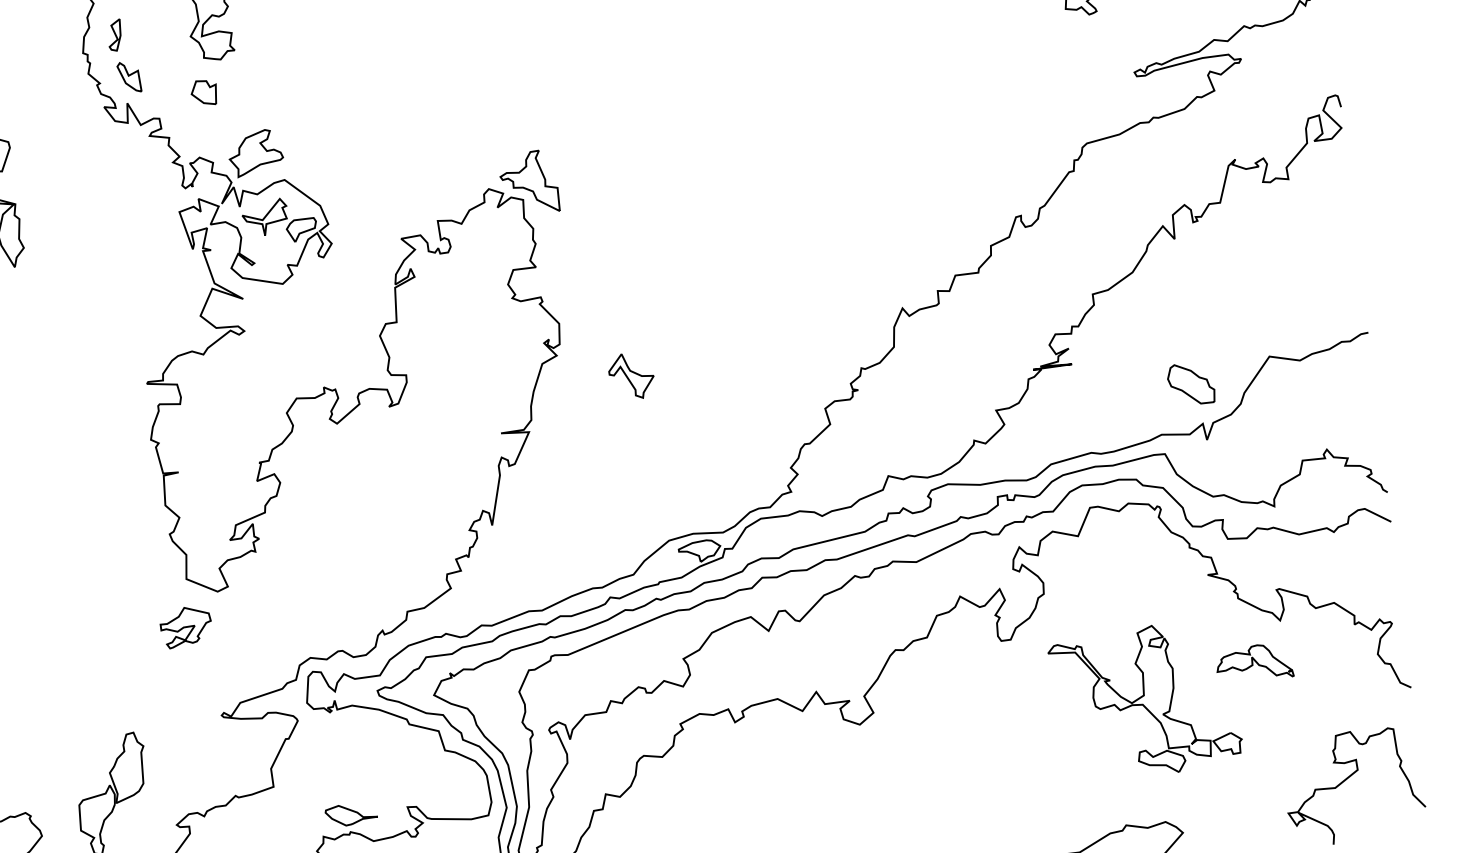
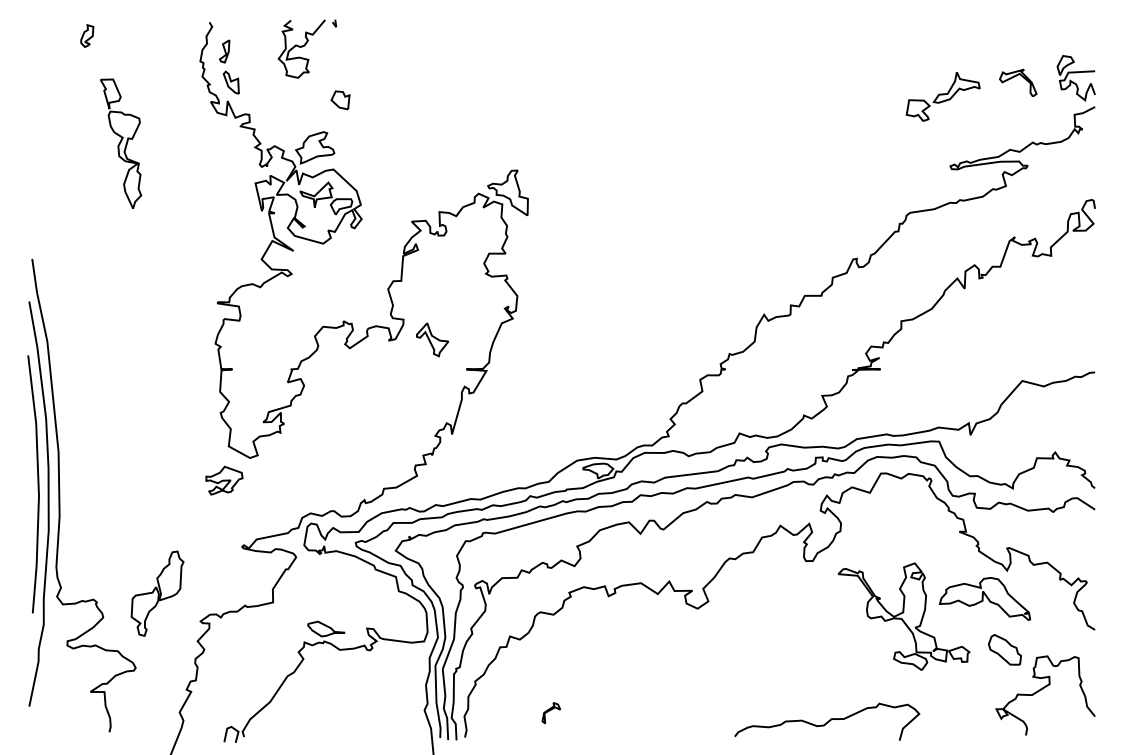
part: (204, 93) -> (340, 100), moved
part: (631, 375) -> (432, 339), moved
part: (1190, 383) -> (1004, 649), moved
part: (1253, 662) -> (984, 598), size x1.67

